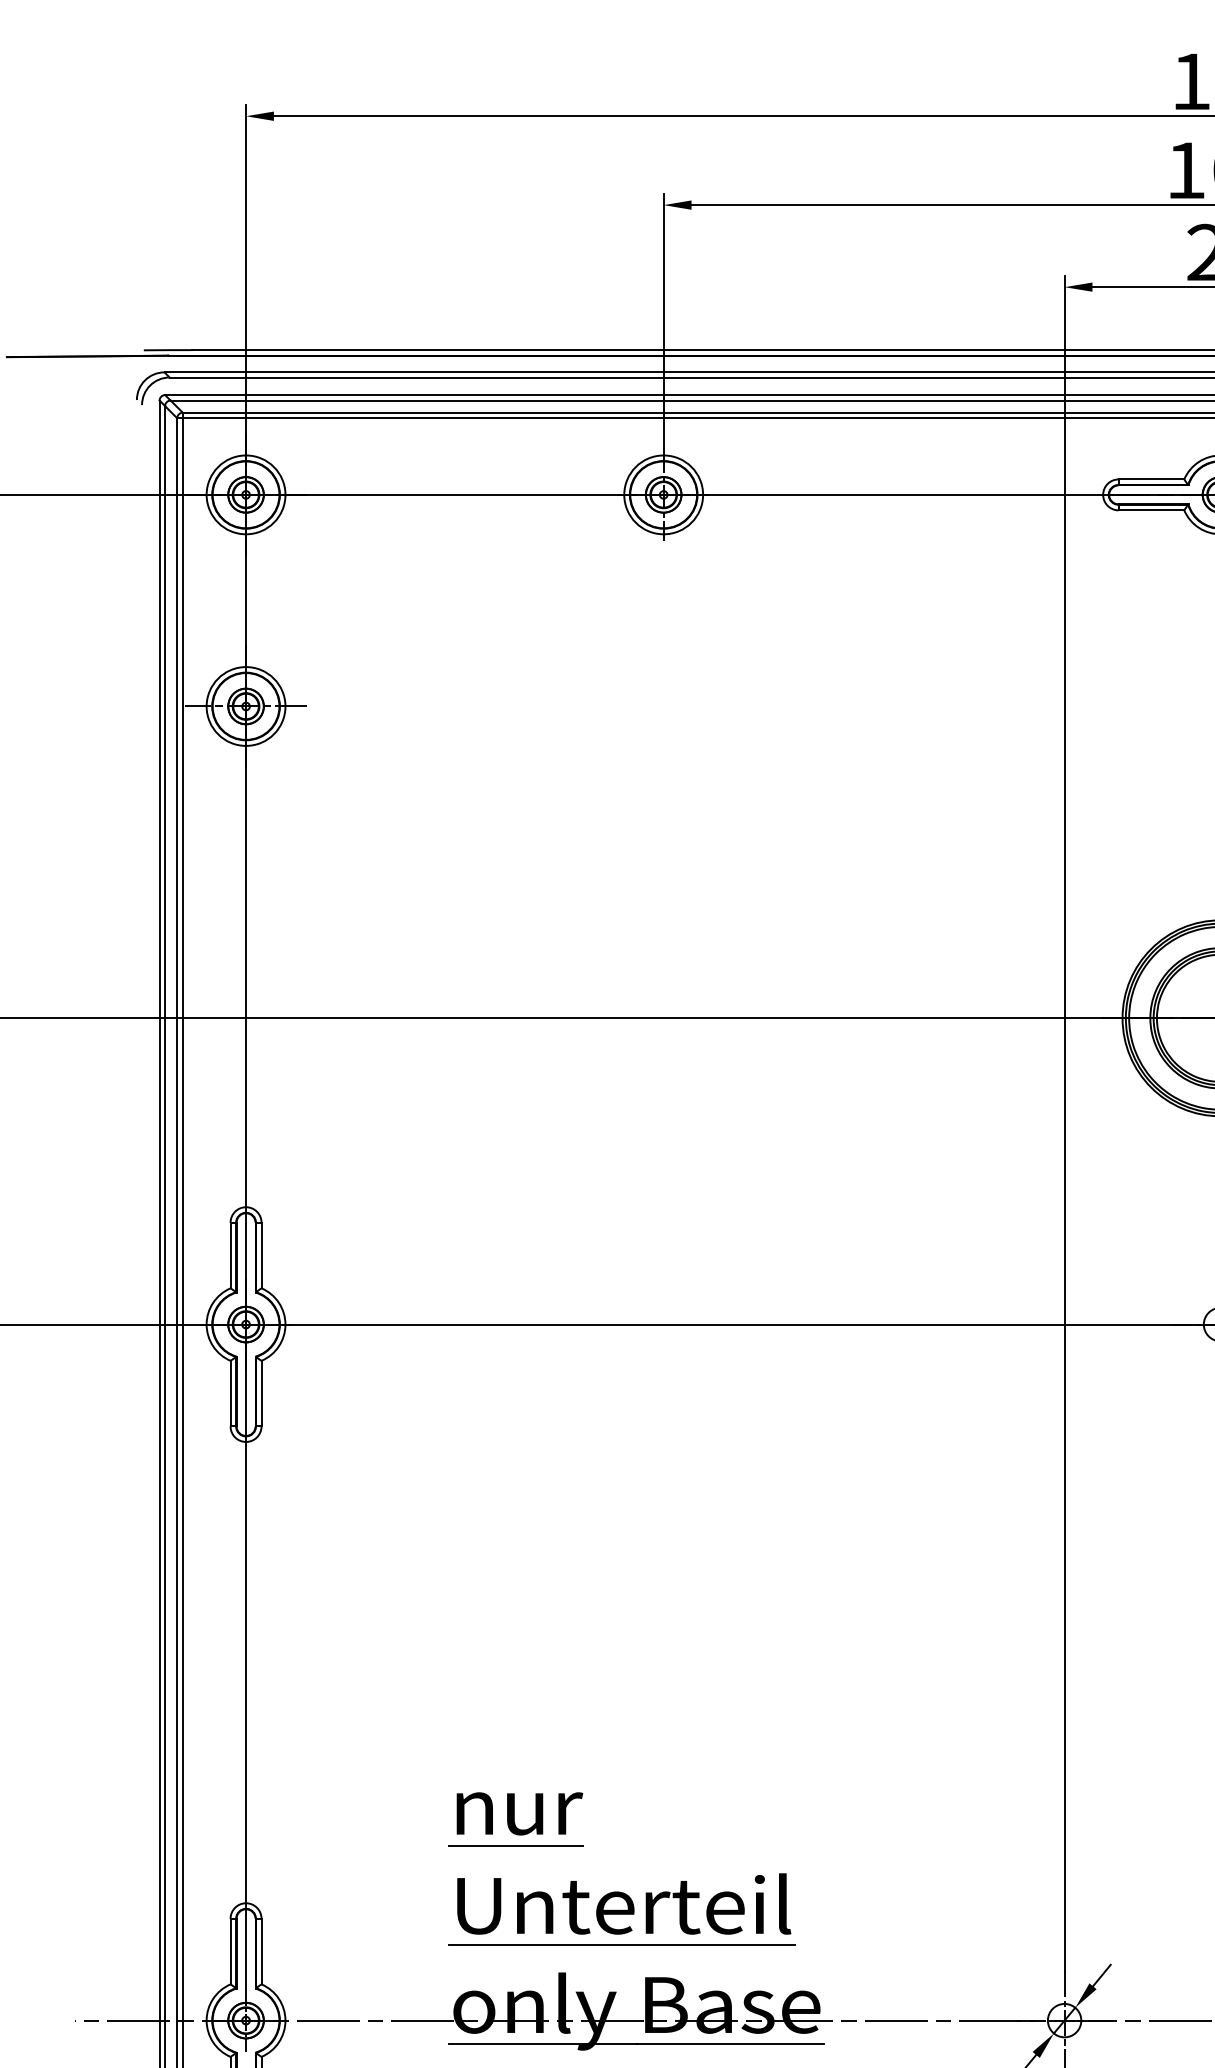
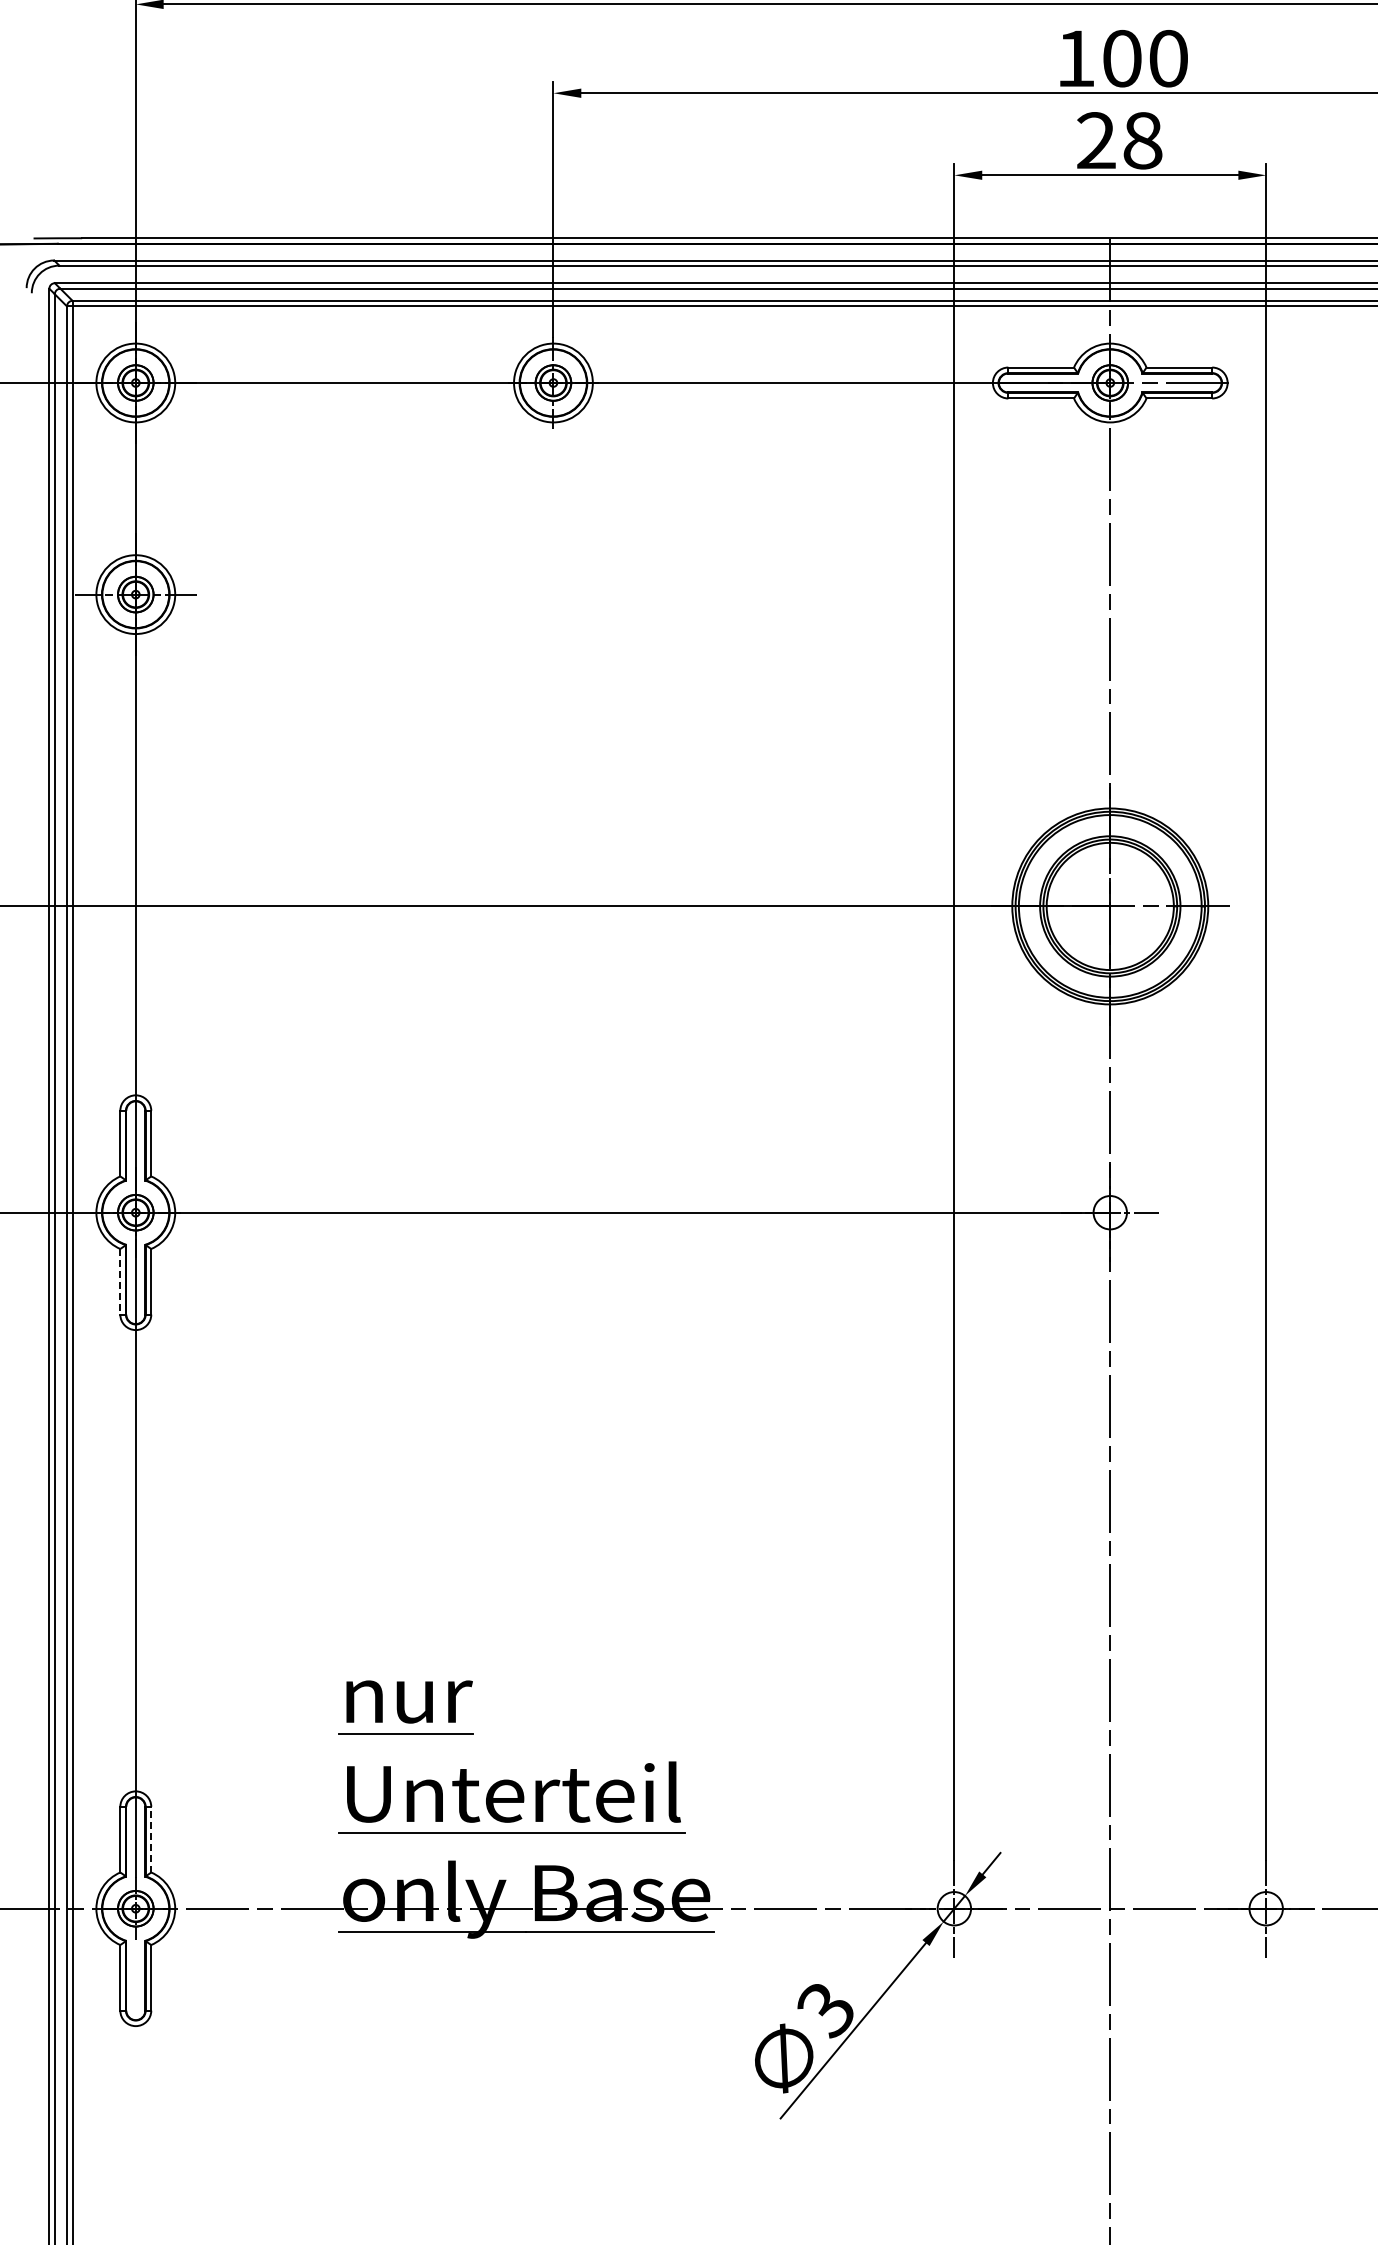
line: (230, 1393) -> (120, 1281), solid -> dashed
line: (261, 1951) -> (151, 1839), solid -> dashed

